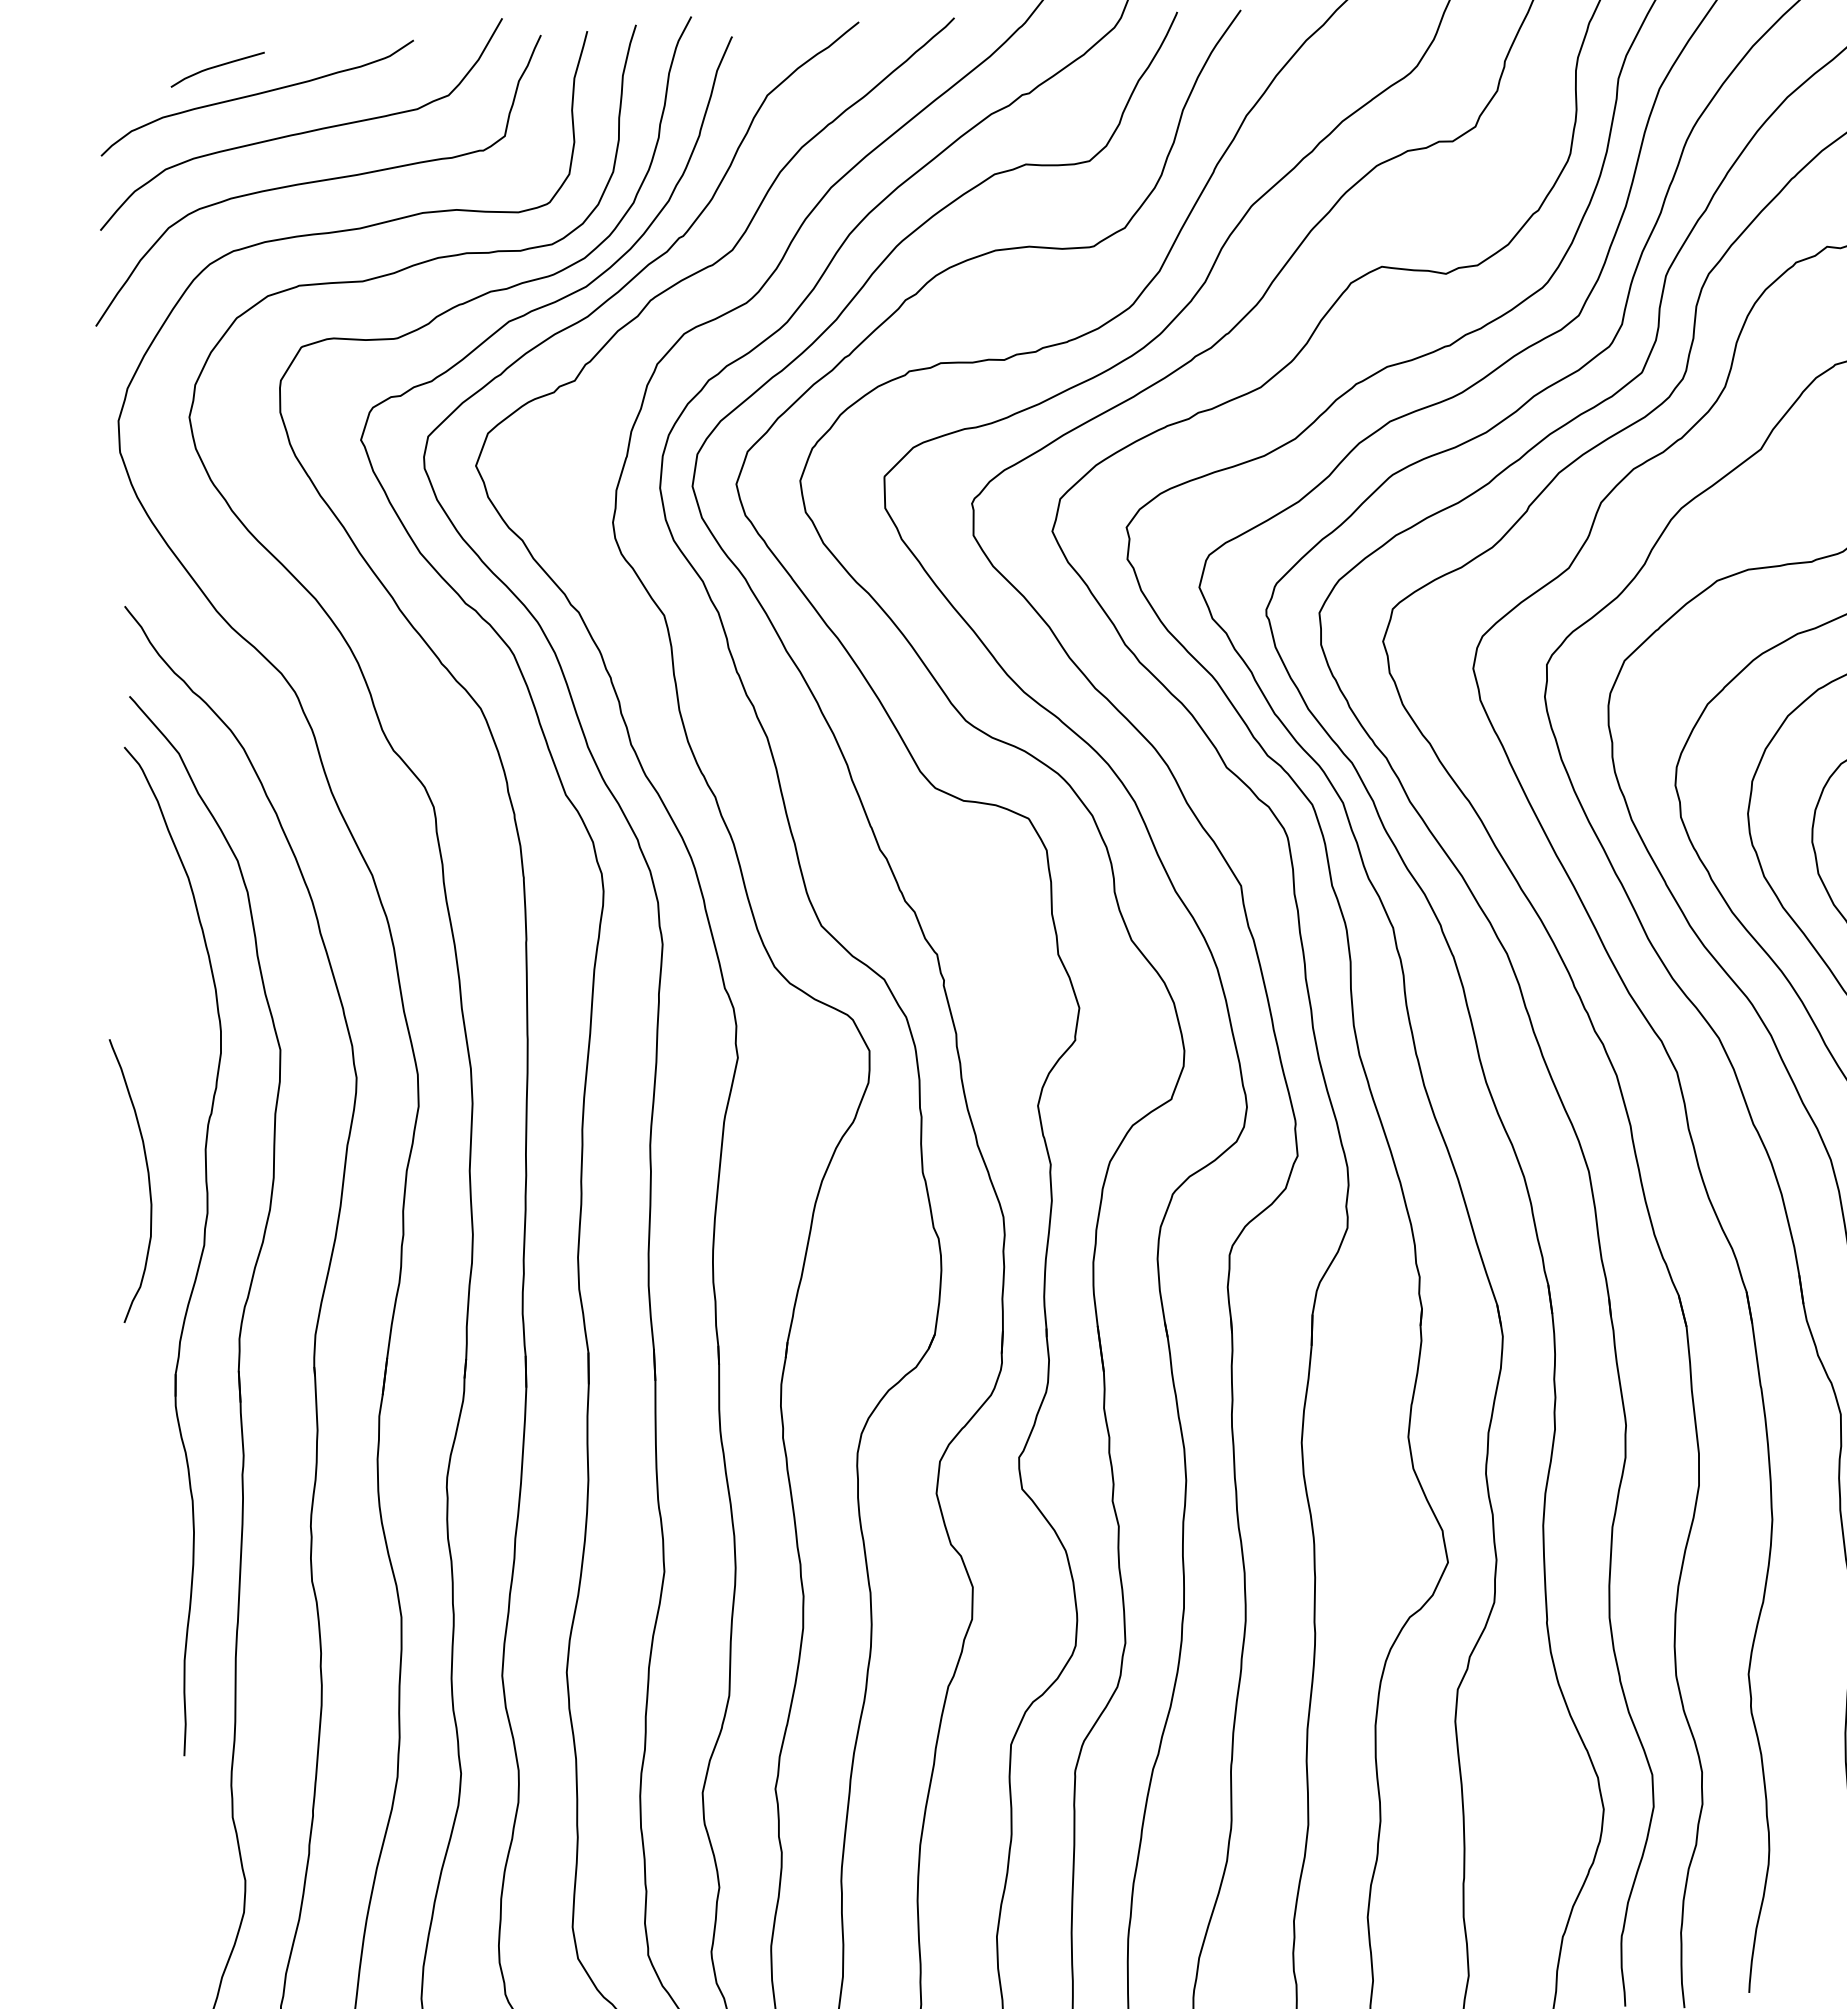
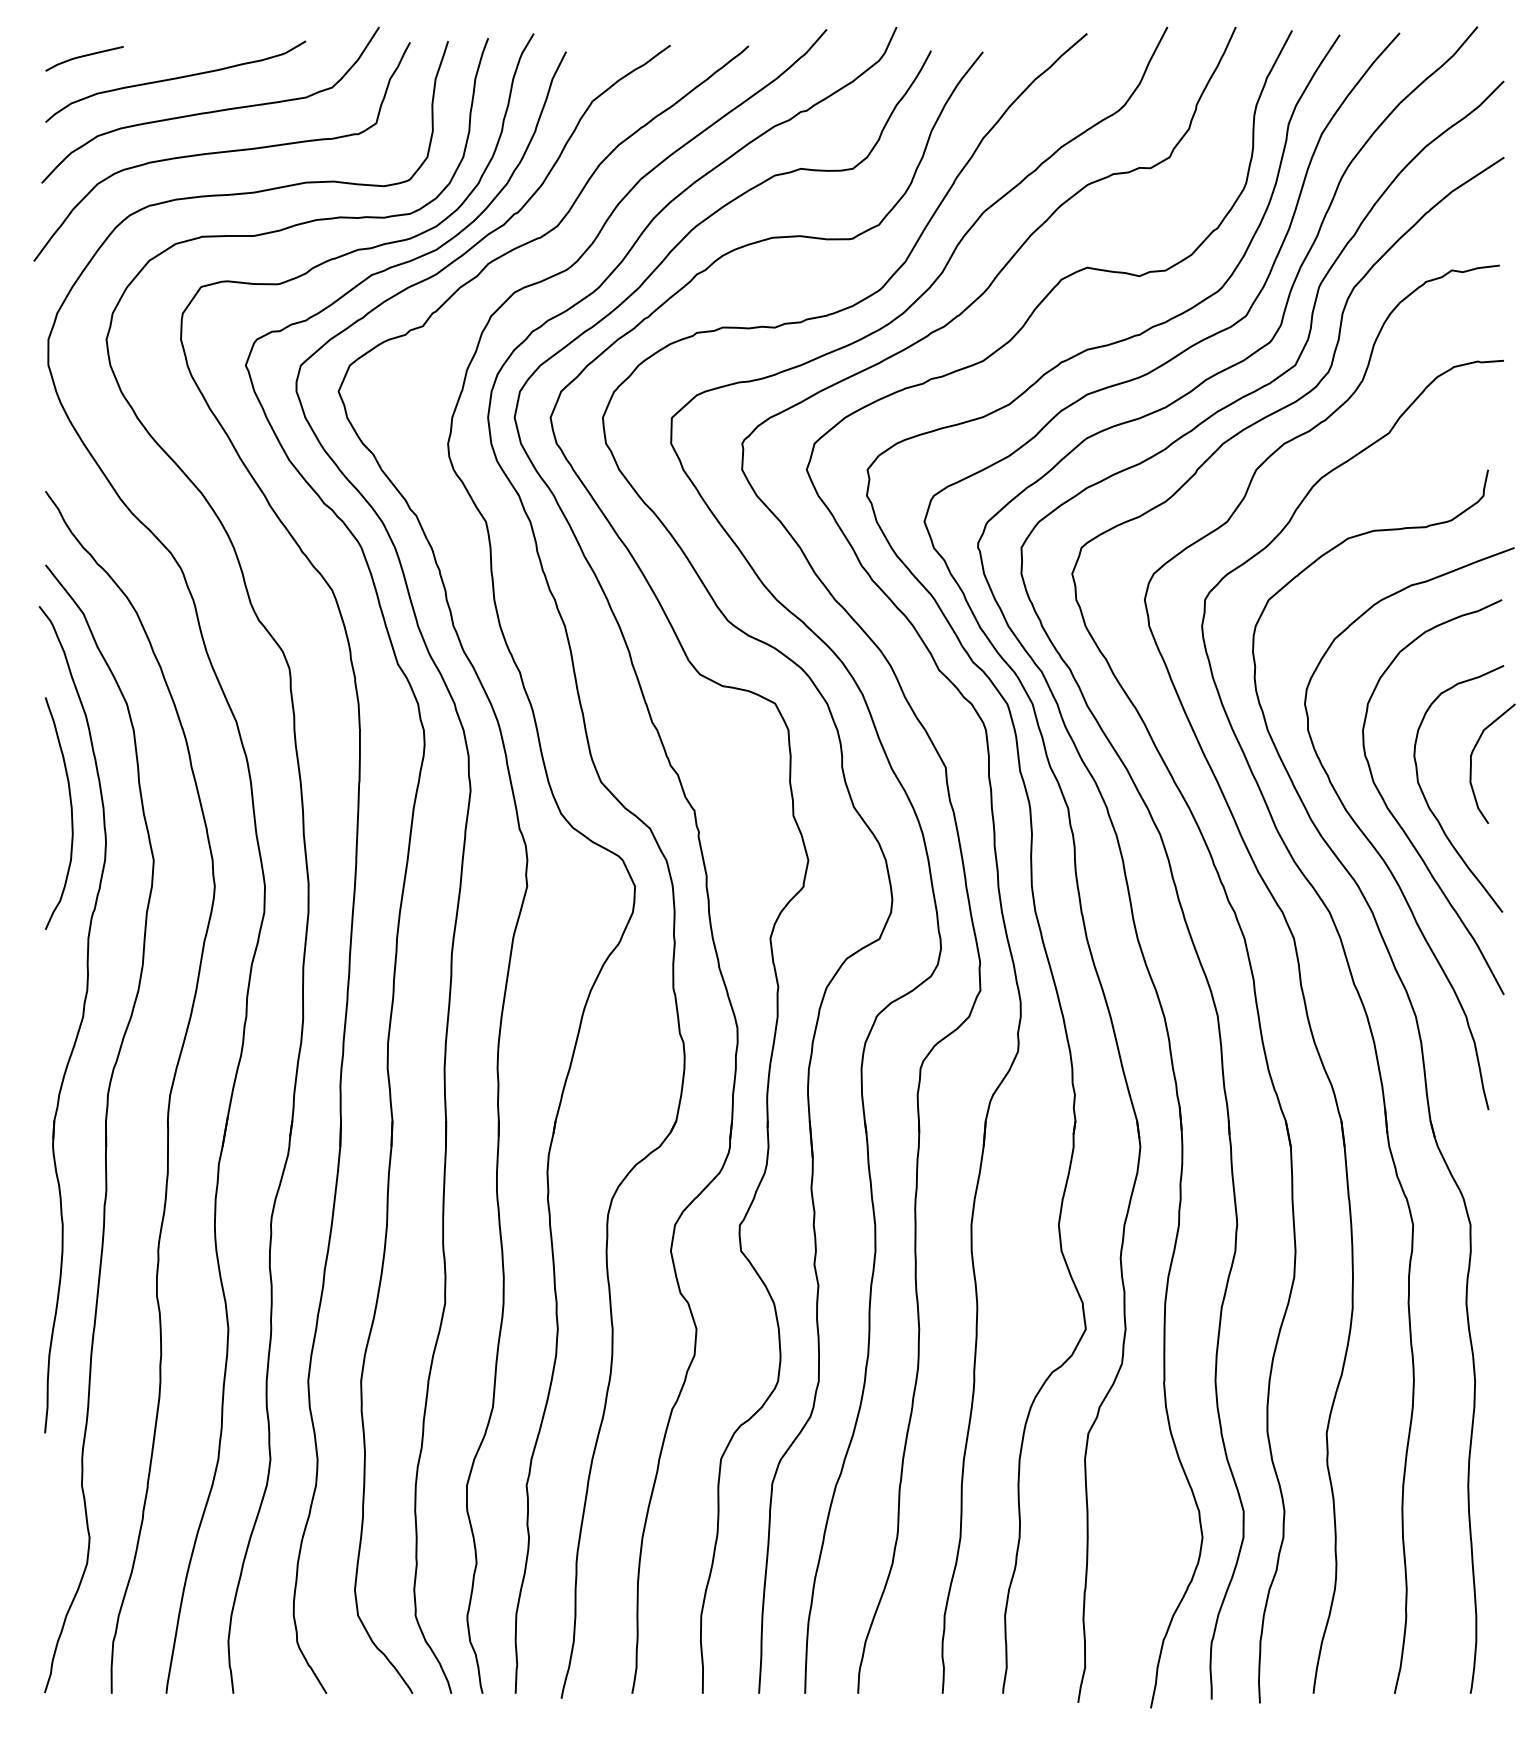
curve: (216, 68) -> (83, 57), moved
curve: (147, 1174) -> (70, 809), moved

